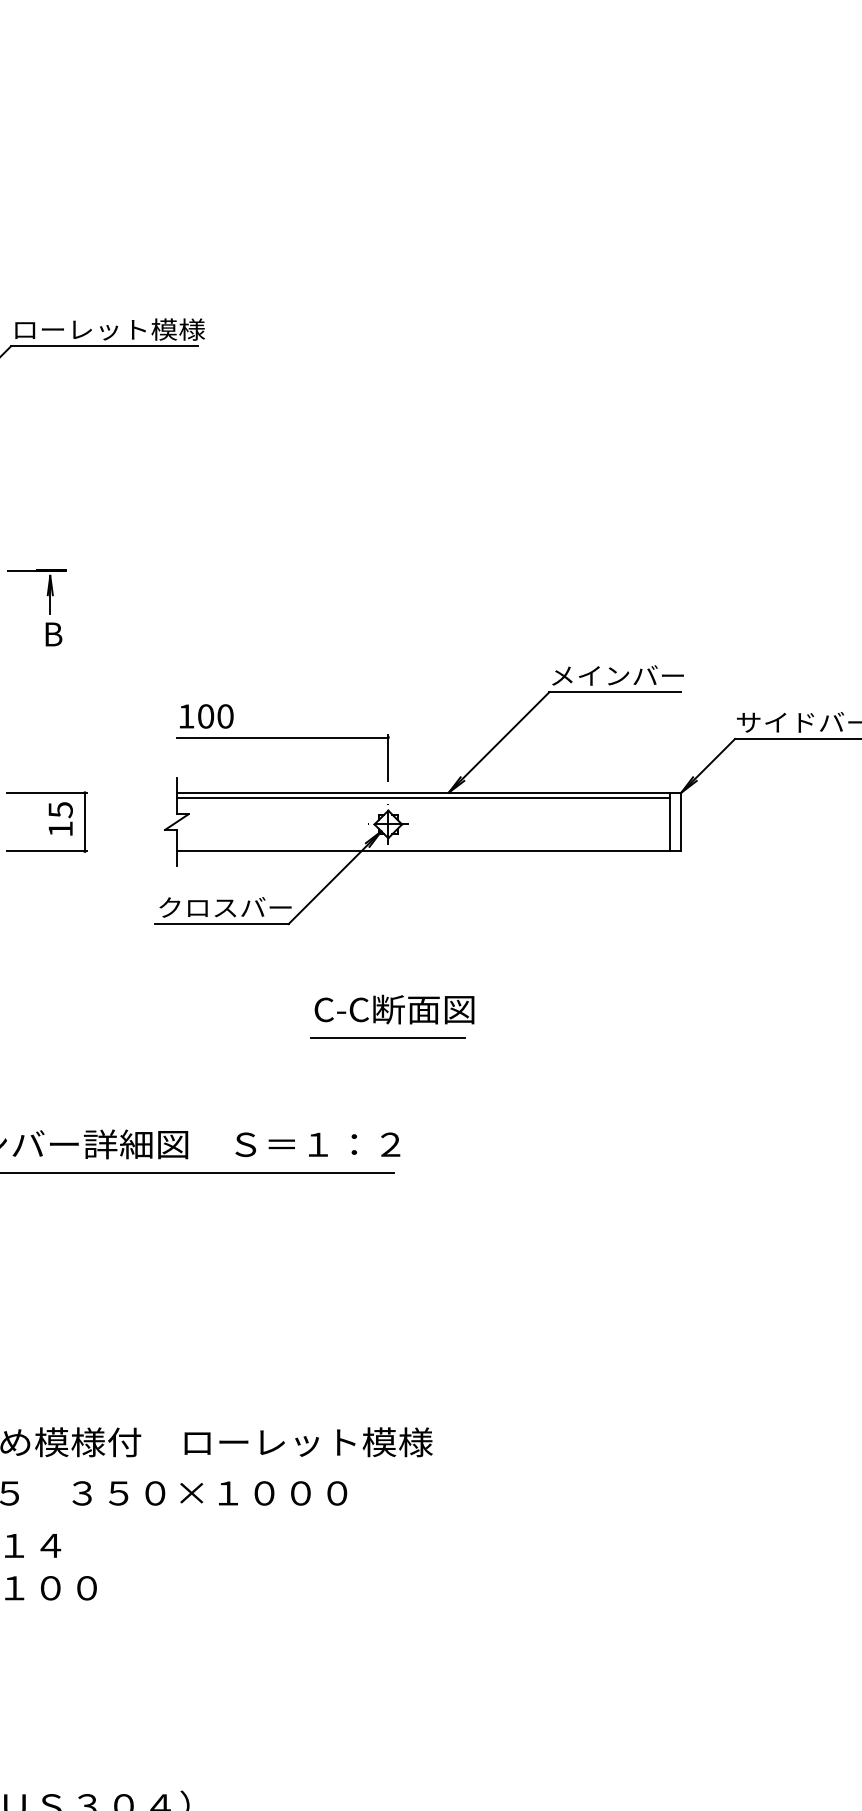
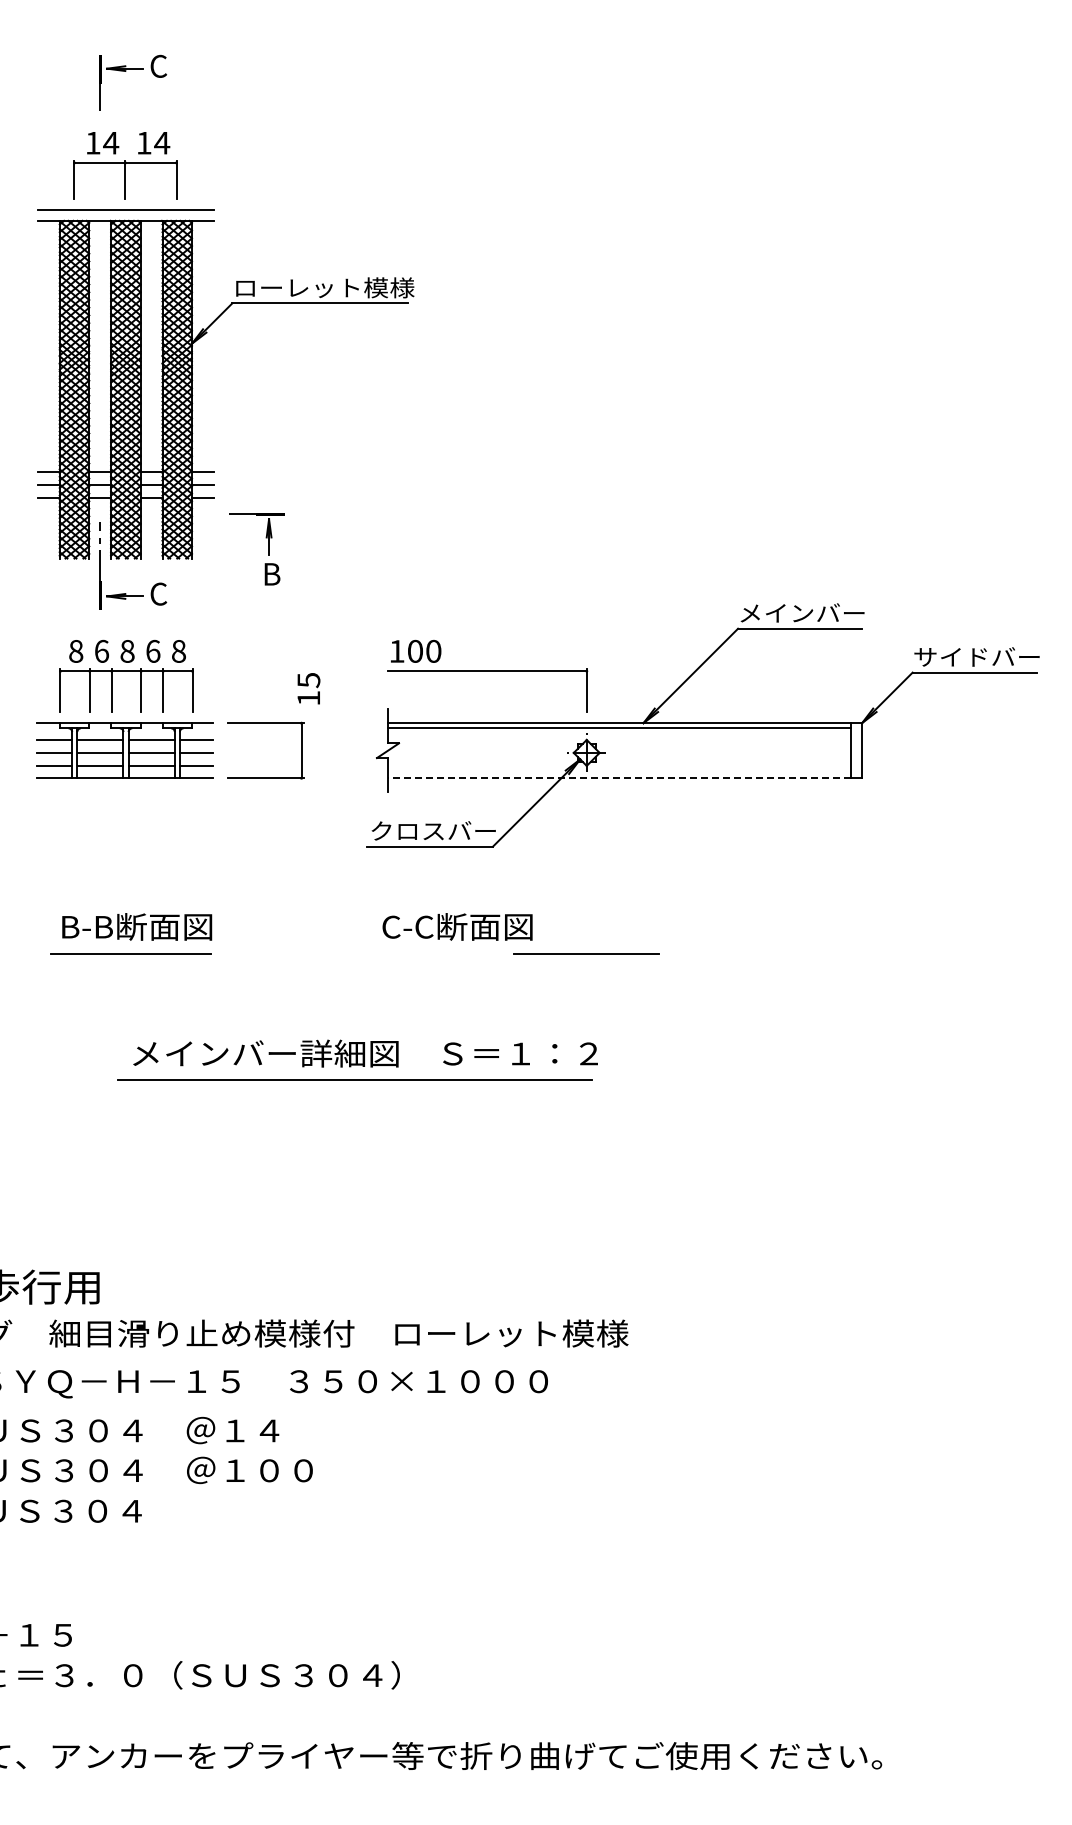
text: (60, 818) -> (308, 688), moved
line: (423, 851) -> (619, 778), solid -> dashed
text: (394, 1009) -> (457, 926), moved

